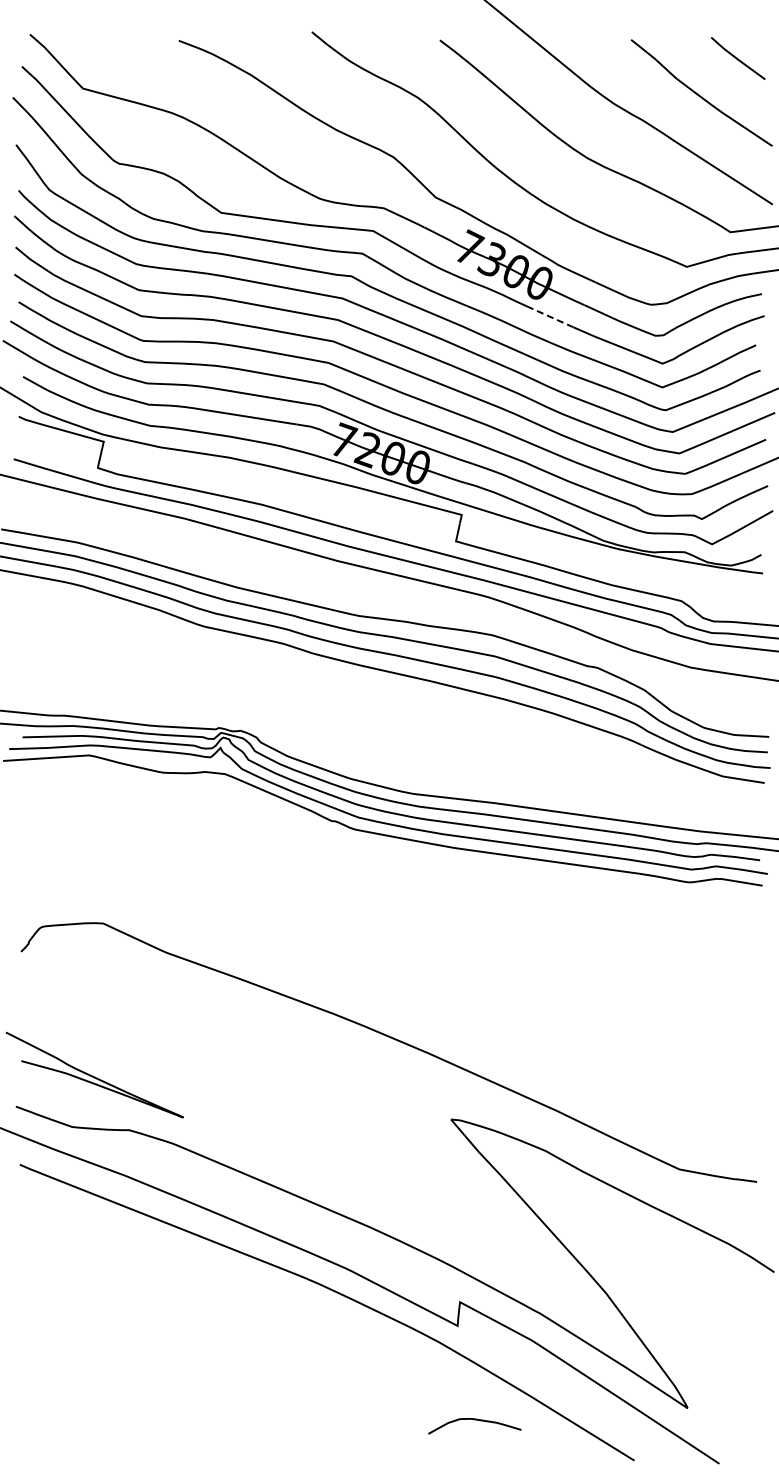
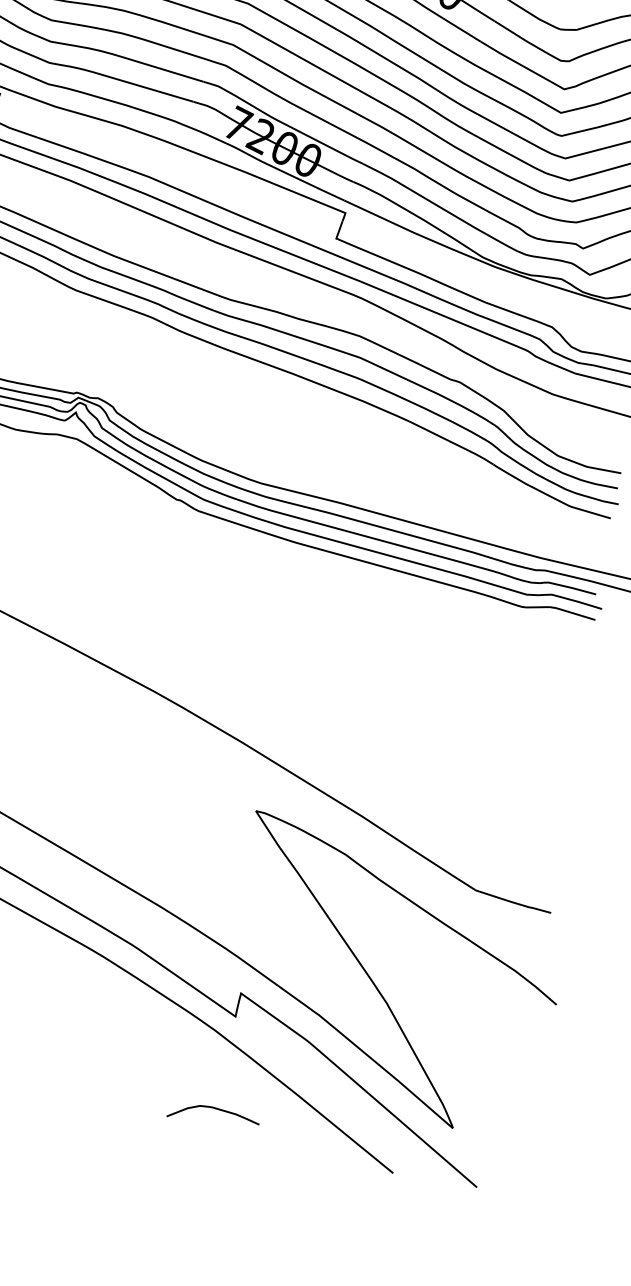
line: (553, 318) -> (462, 30), dashed -> solid
curve: (474, 1420) -> (214, 1109), moved

